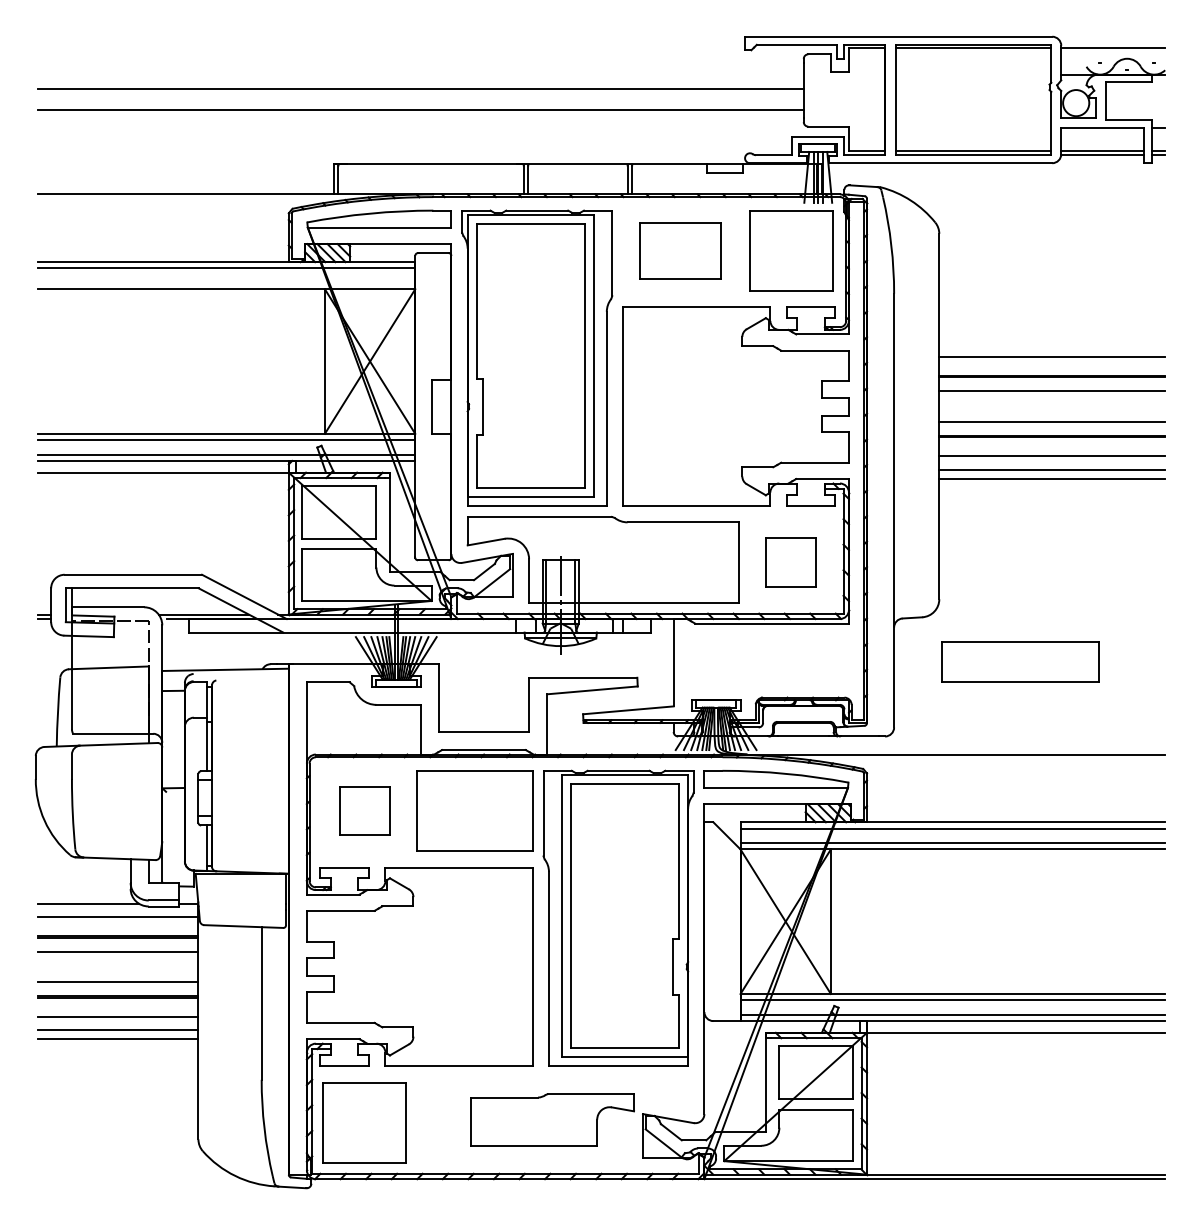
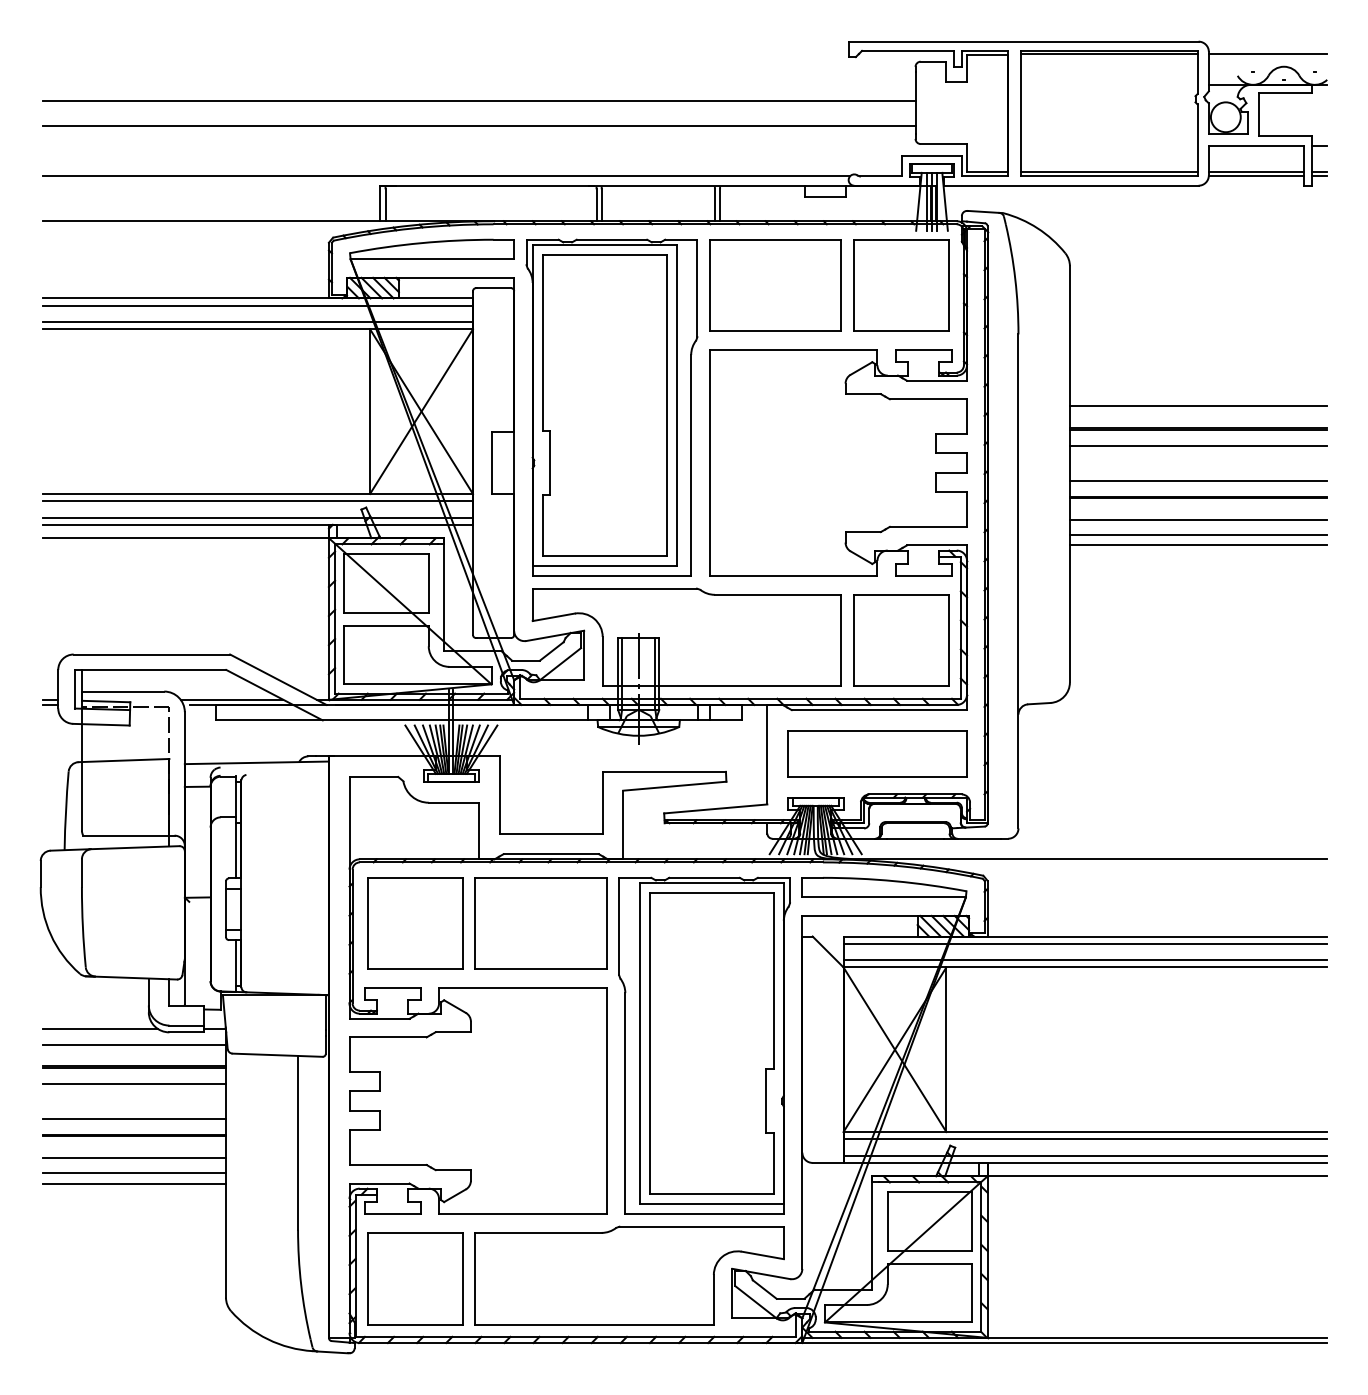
line: (391, 154) -> (445, 175), added
part: (680, 250) -> (775, 285), size x1.43
line: (226, 282) -> (257, 321), added
part: (791, 562) -> (901, 640), size x1.67
part: (1020, 661) -> (877, 753), moved
part: (364, 810) -> (415, 923), size x1.67
part: (552, 1119) -> (629, 1275), size x1.67

